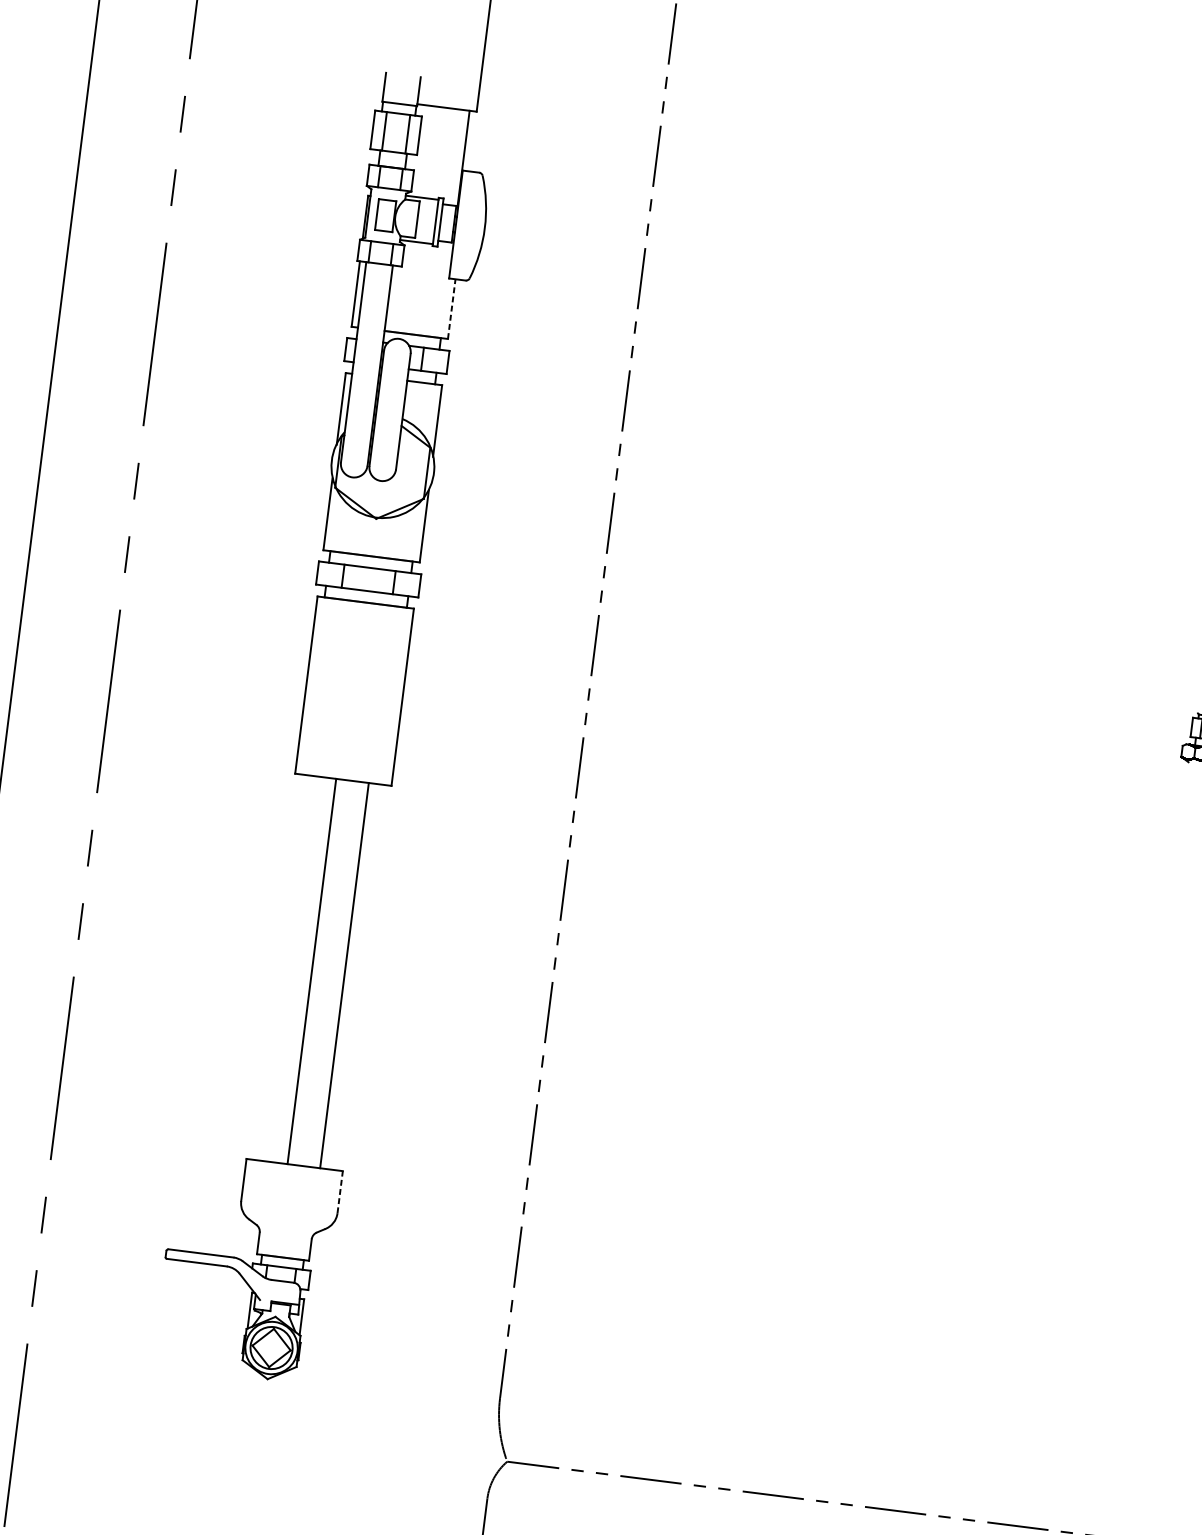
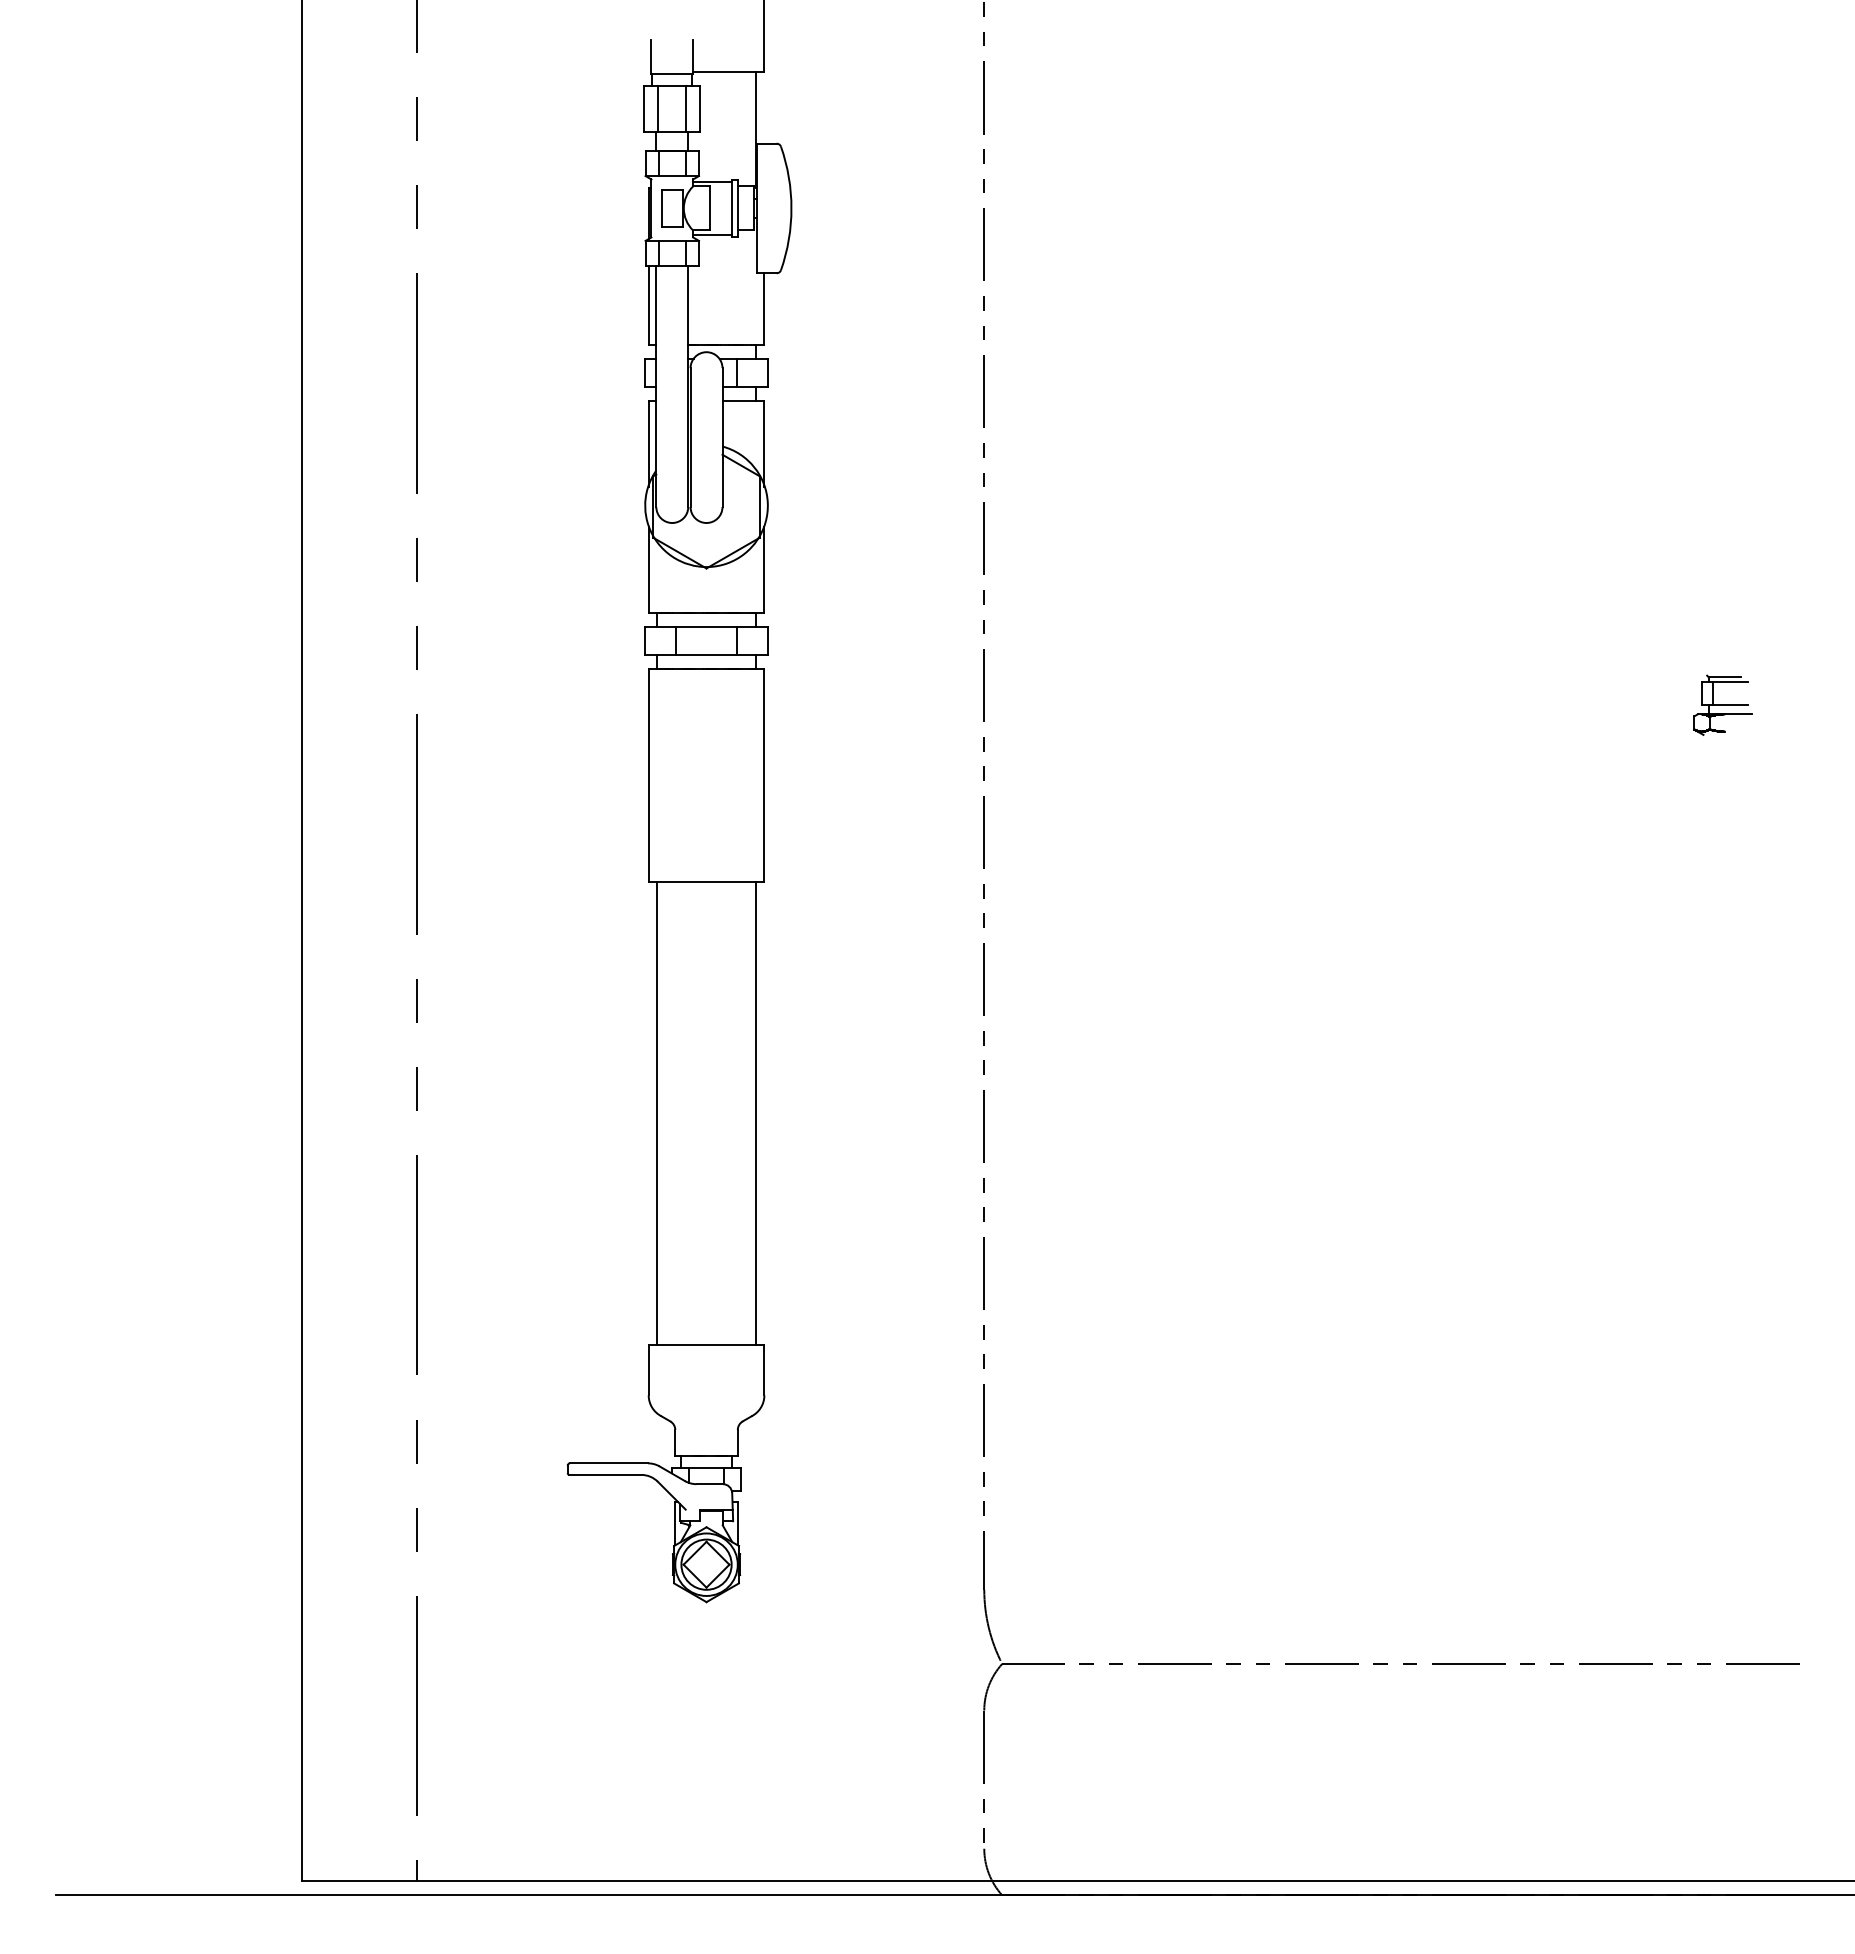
line: (451, 309) -> (764, 309), dashed -> solid
line: (311, 970) -> (755, 1112), moved
line: (344, 974) -> (657, 1112), moved
line: (340, 1191) -> (764, 1369), dashed -> solid

